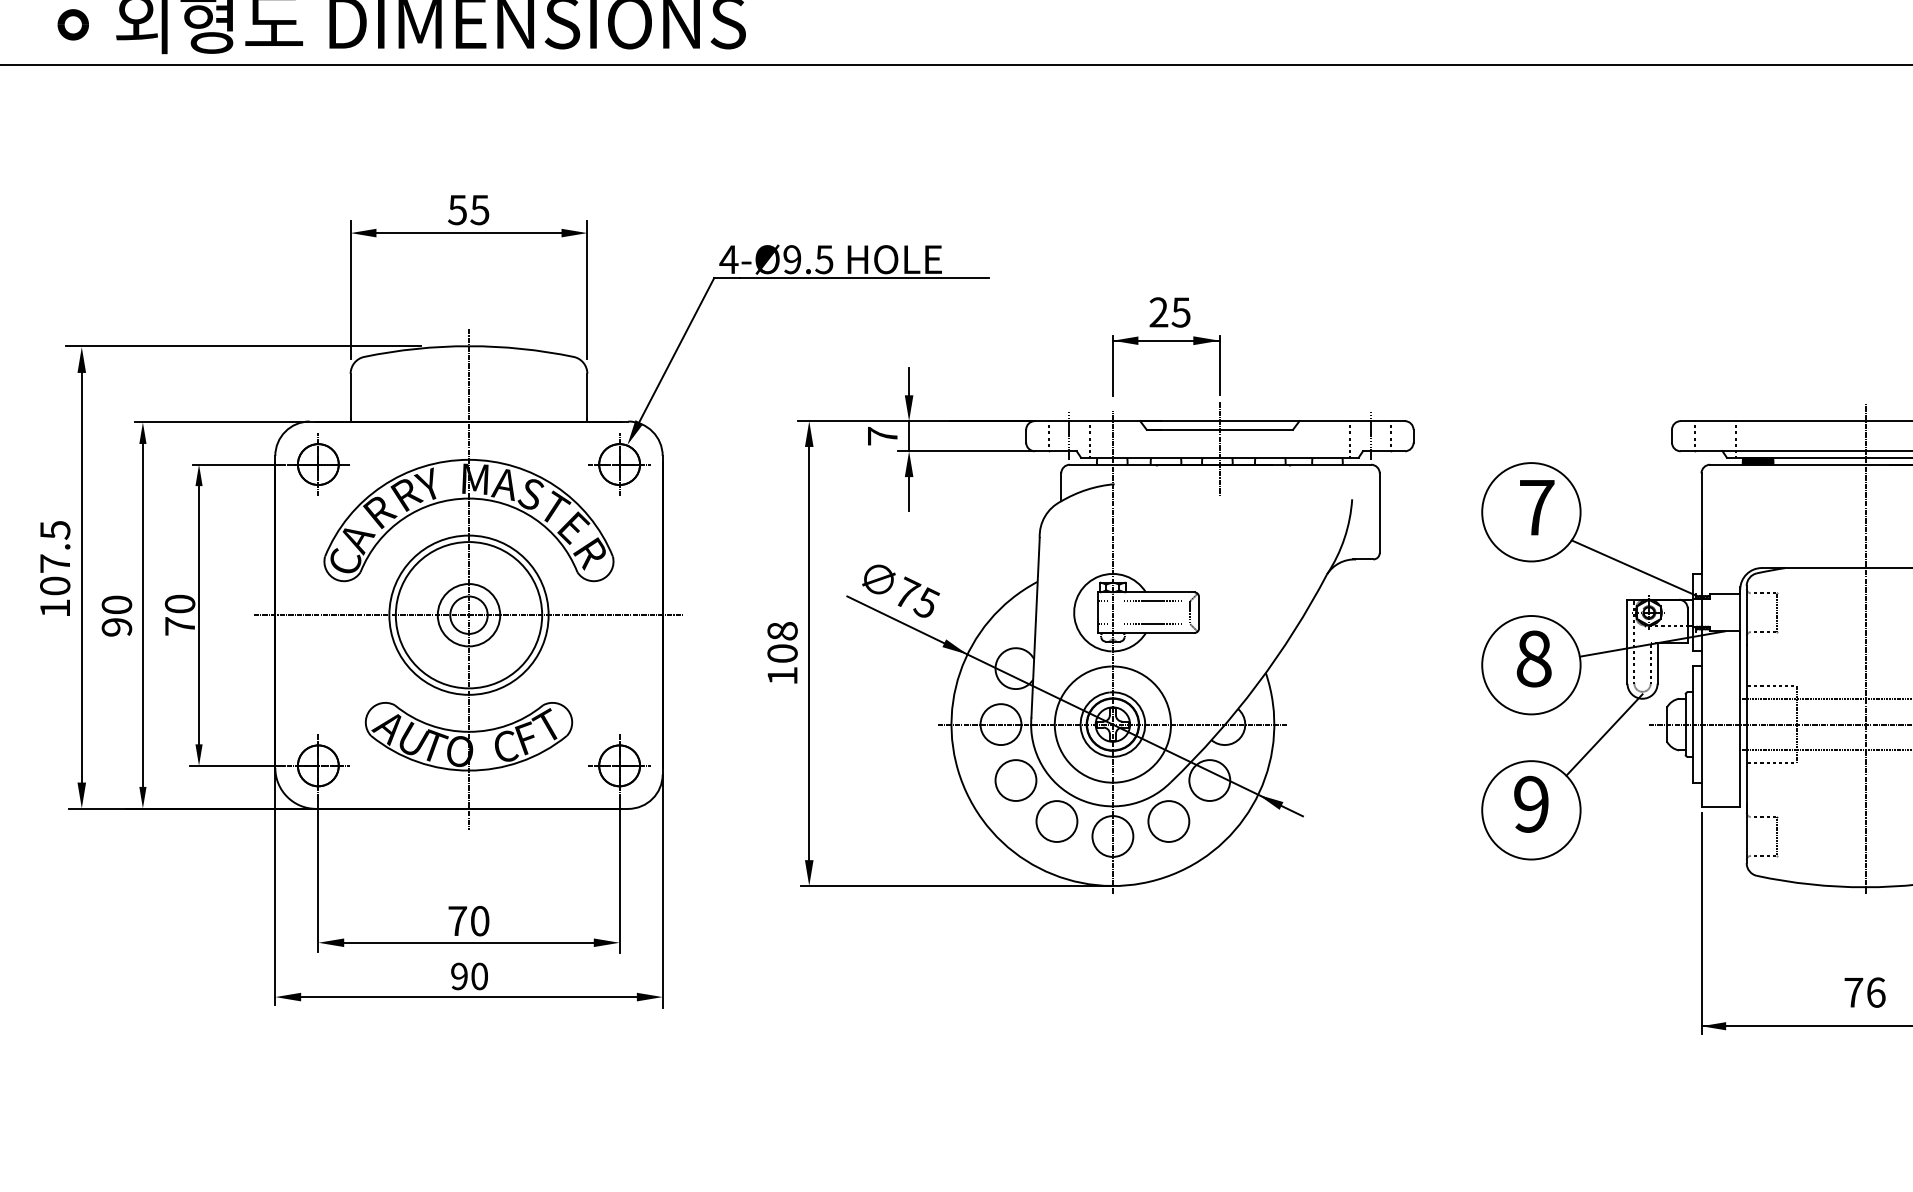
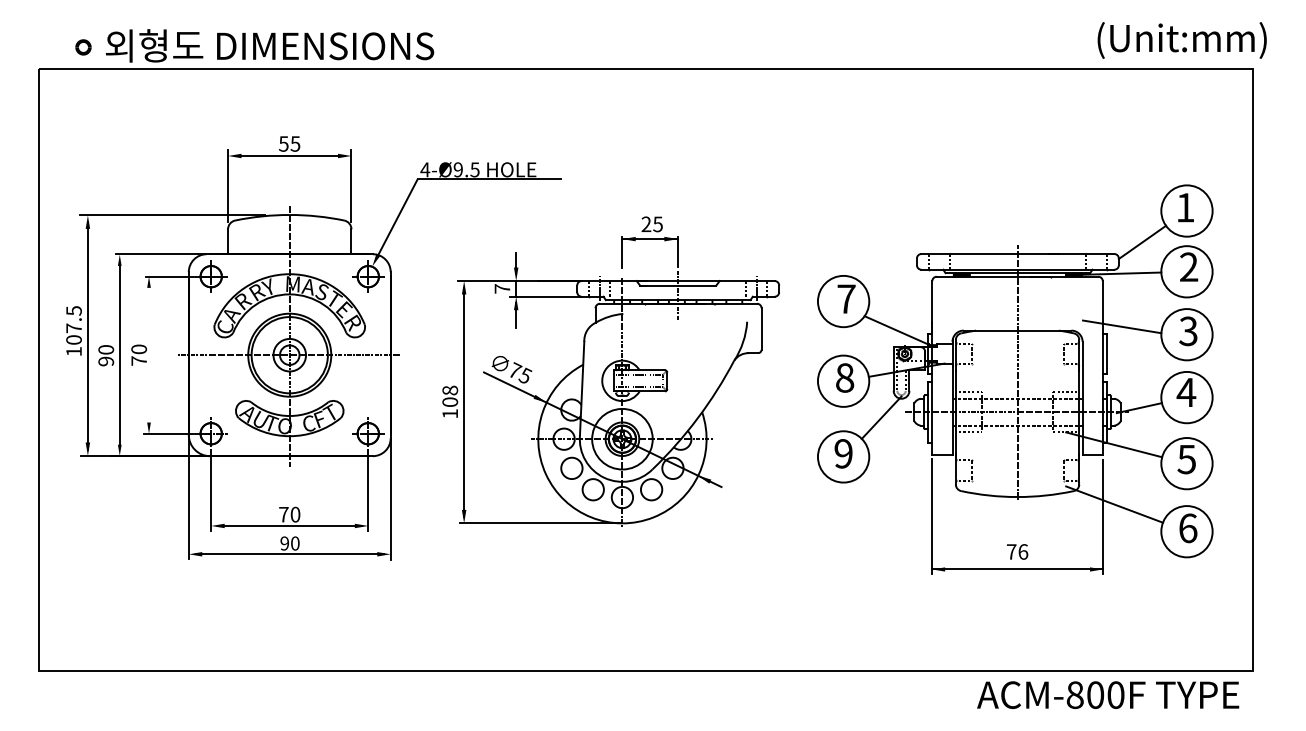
part: (1089, 594) -> (610, 371), moved
line: (199, 613) -> (149, 354), removed

